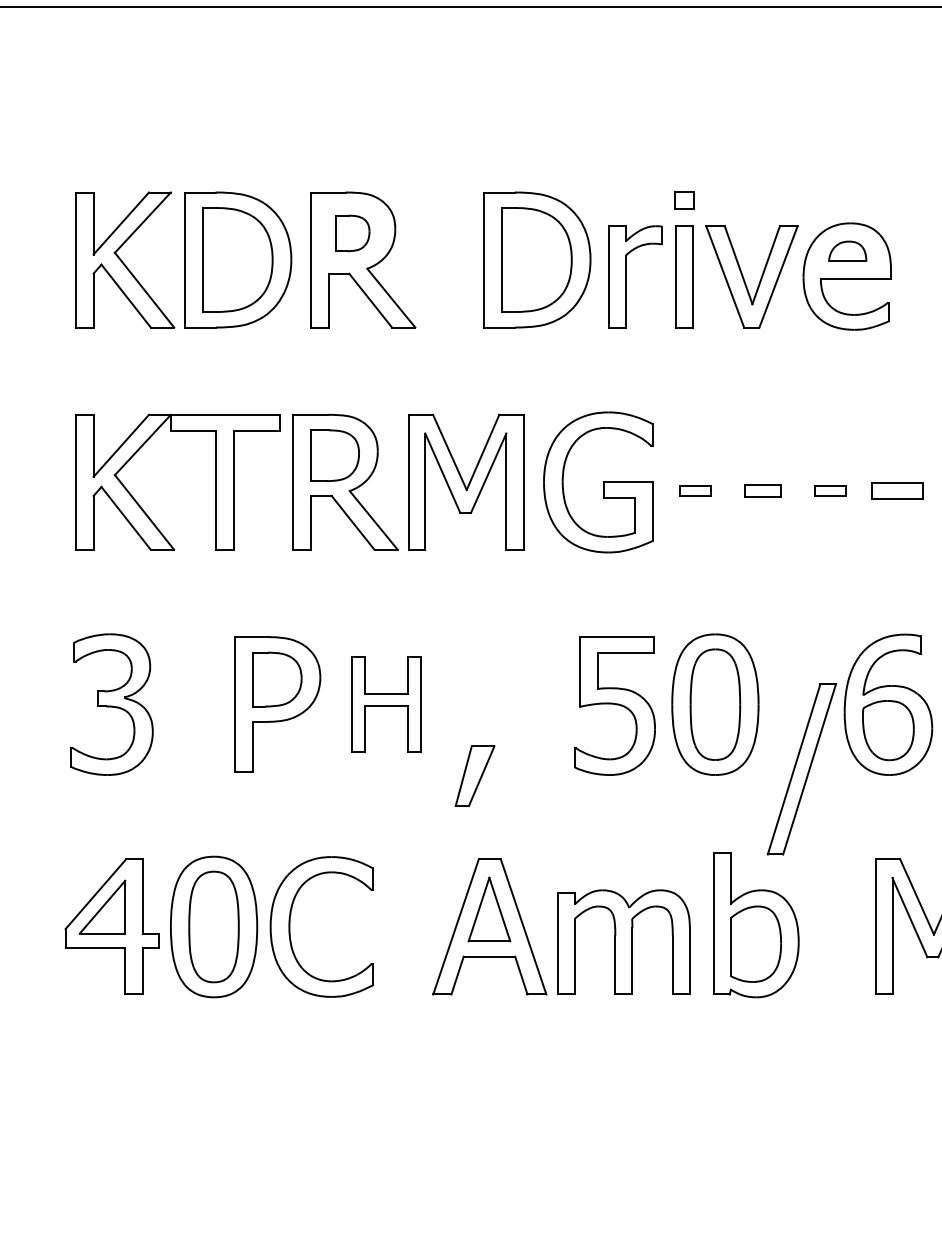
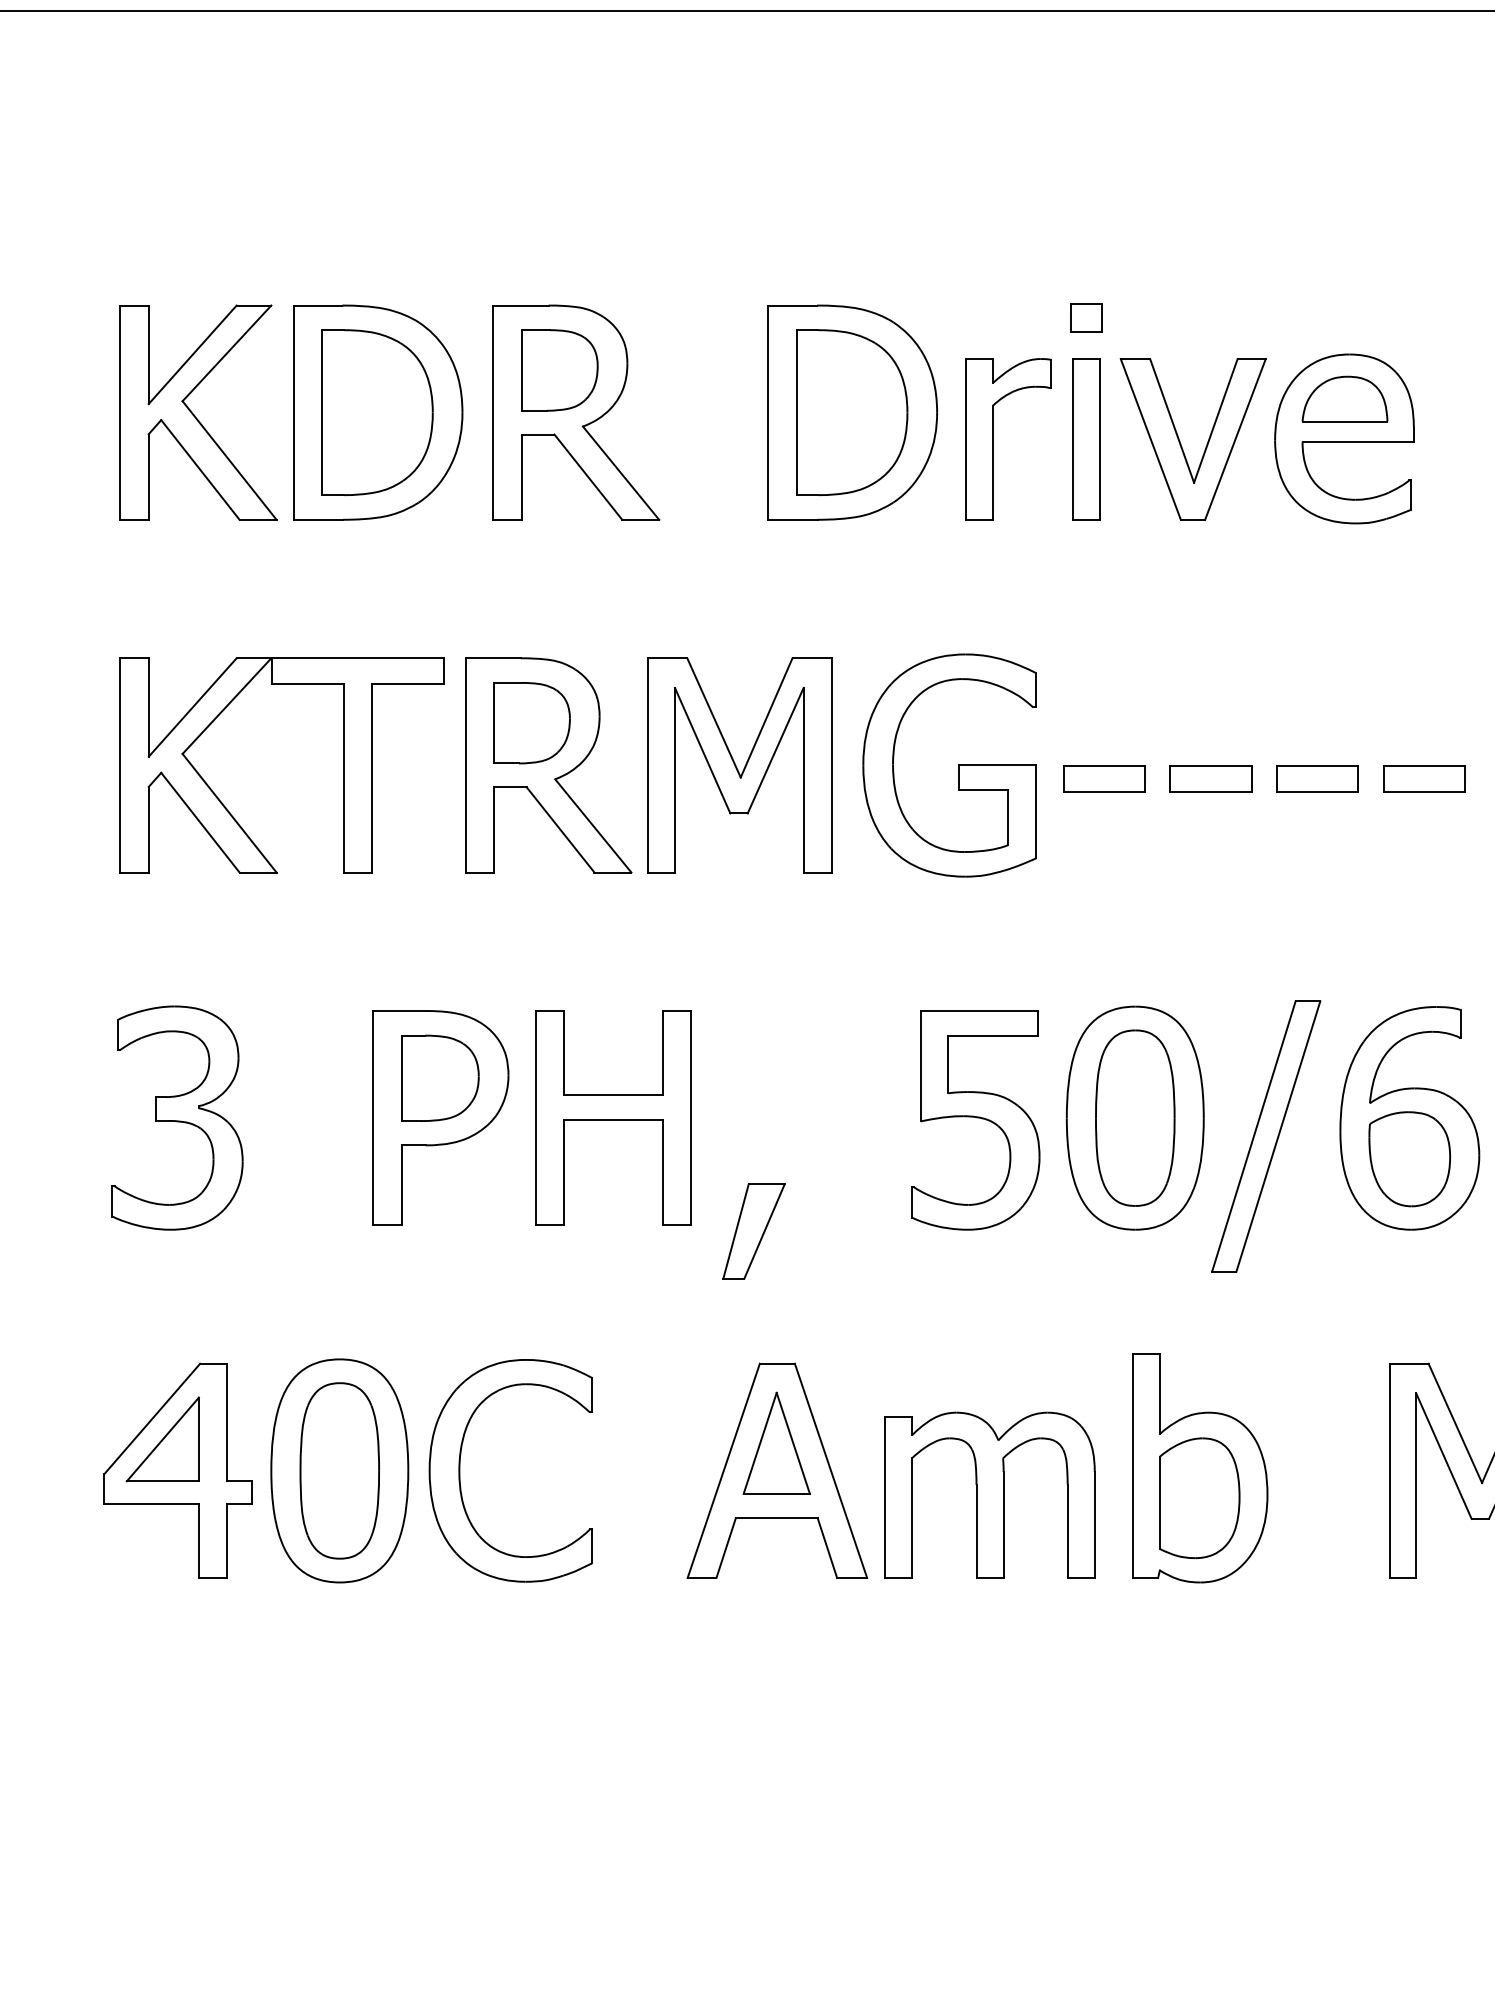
part: (352, 233) -> (559, 370), size x1.43
part: (847, 251) -> (1344, 399), size x1.43
part: (695, 490) -> (1103, 778), size x1.67
part: (763, 490) -> (1211, 778), size x1.43
part: (830, 490) -> (1317, 778), size x1.67
part: (385, 704) -> (611, 1117), size x1.43
part: (801, 769) -> (1265, 1136), moved

